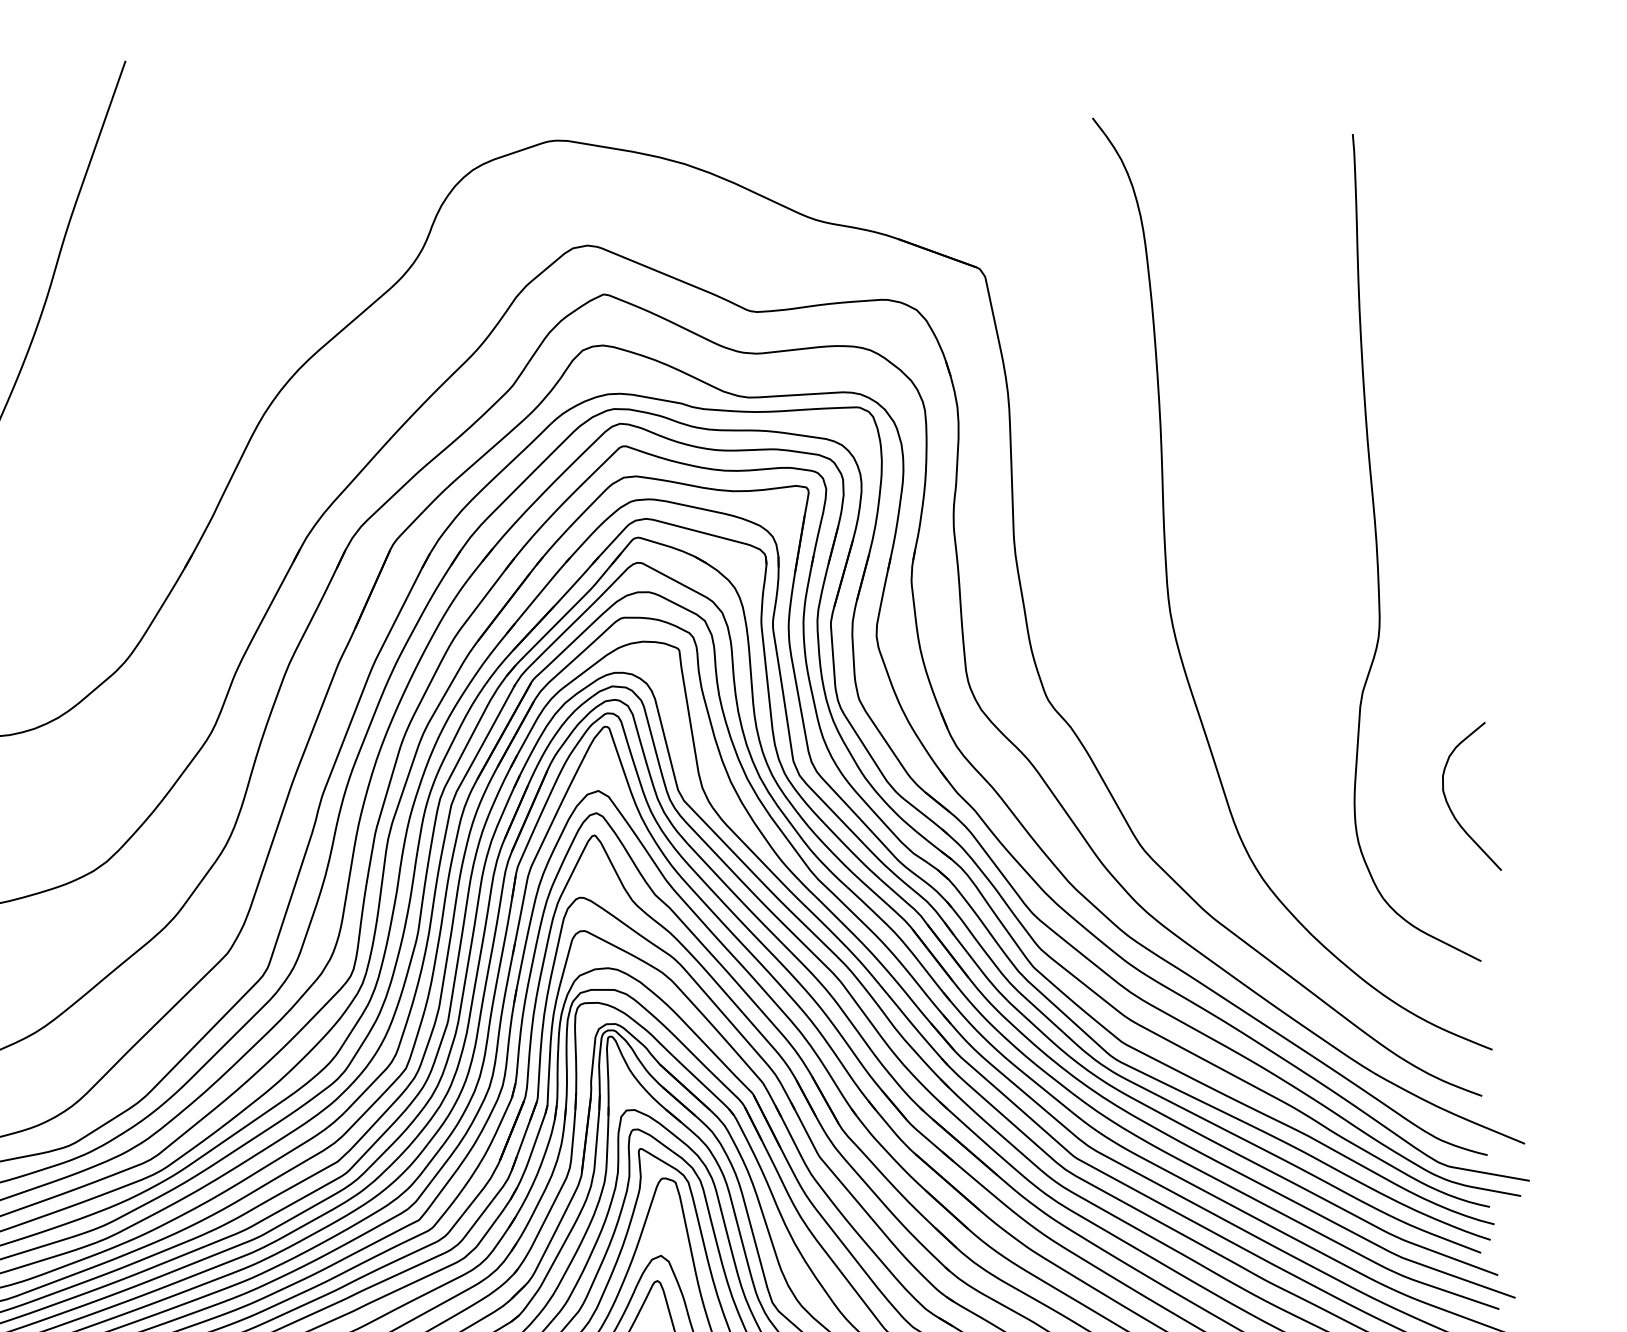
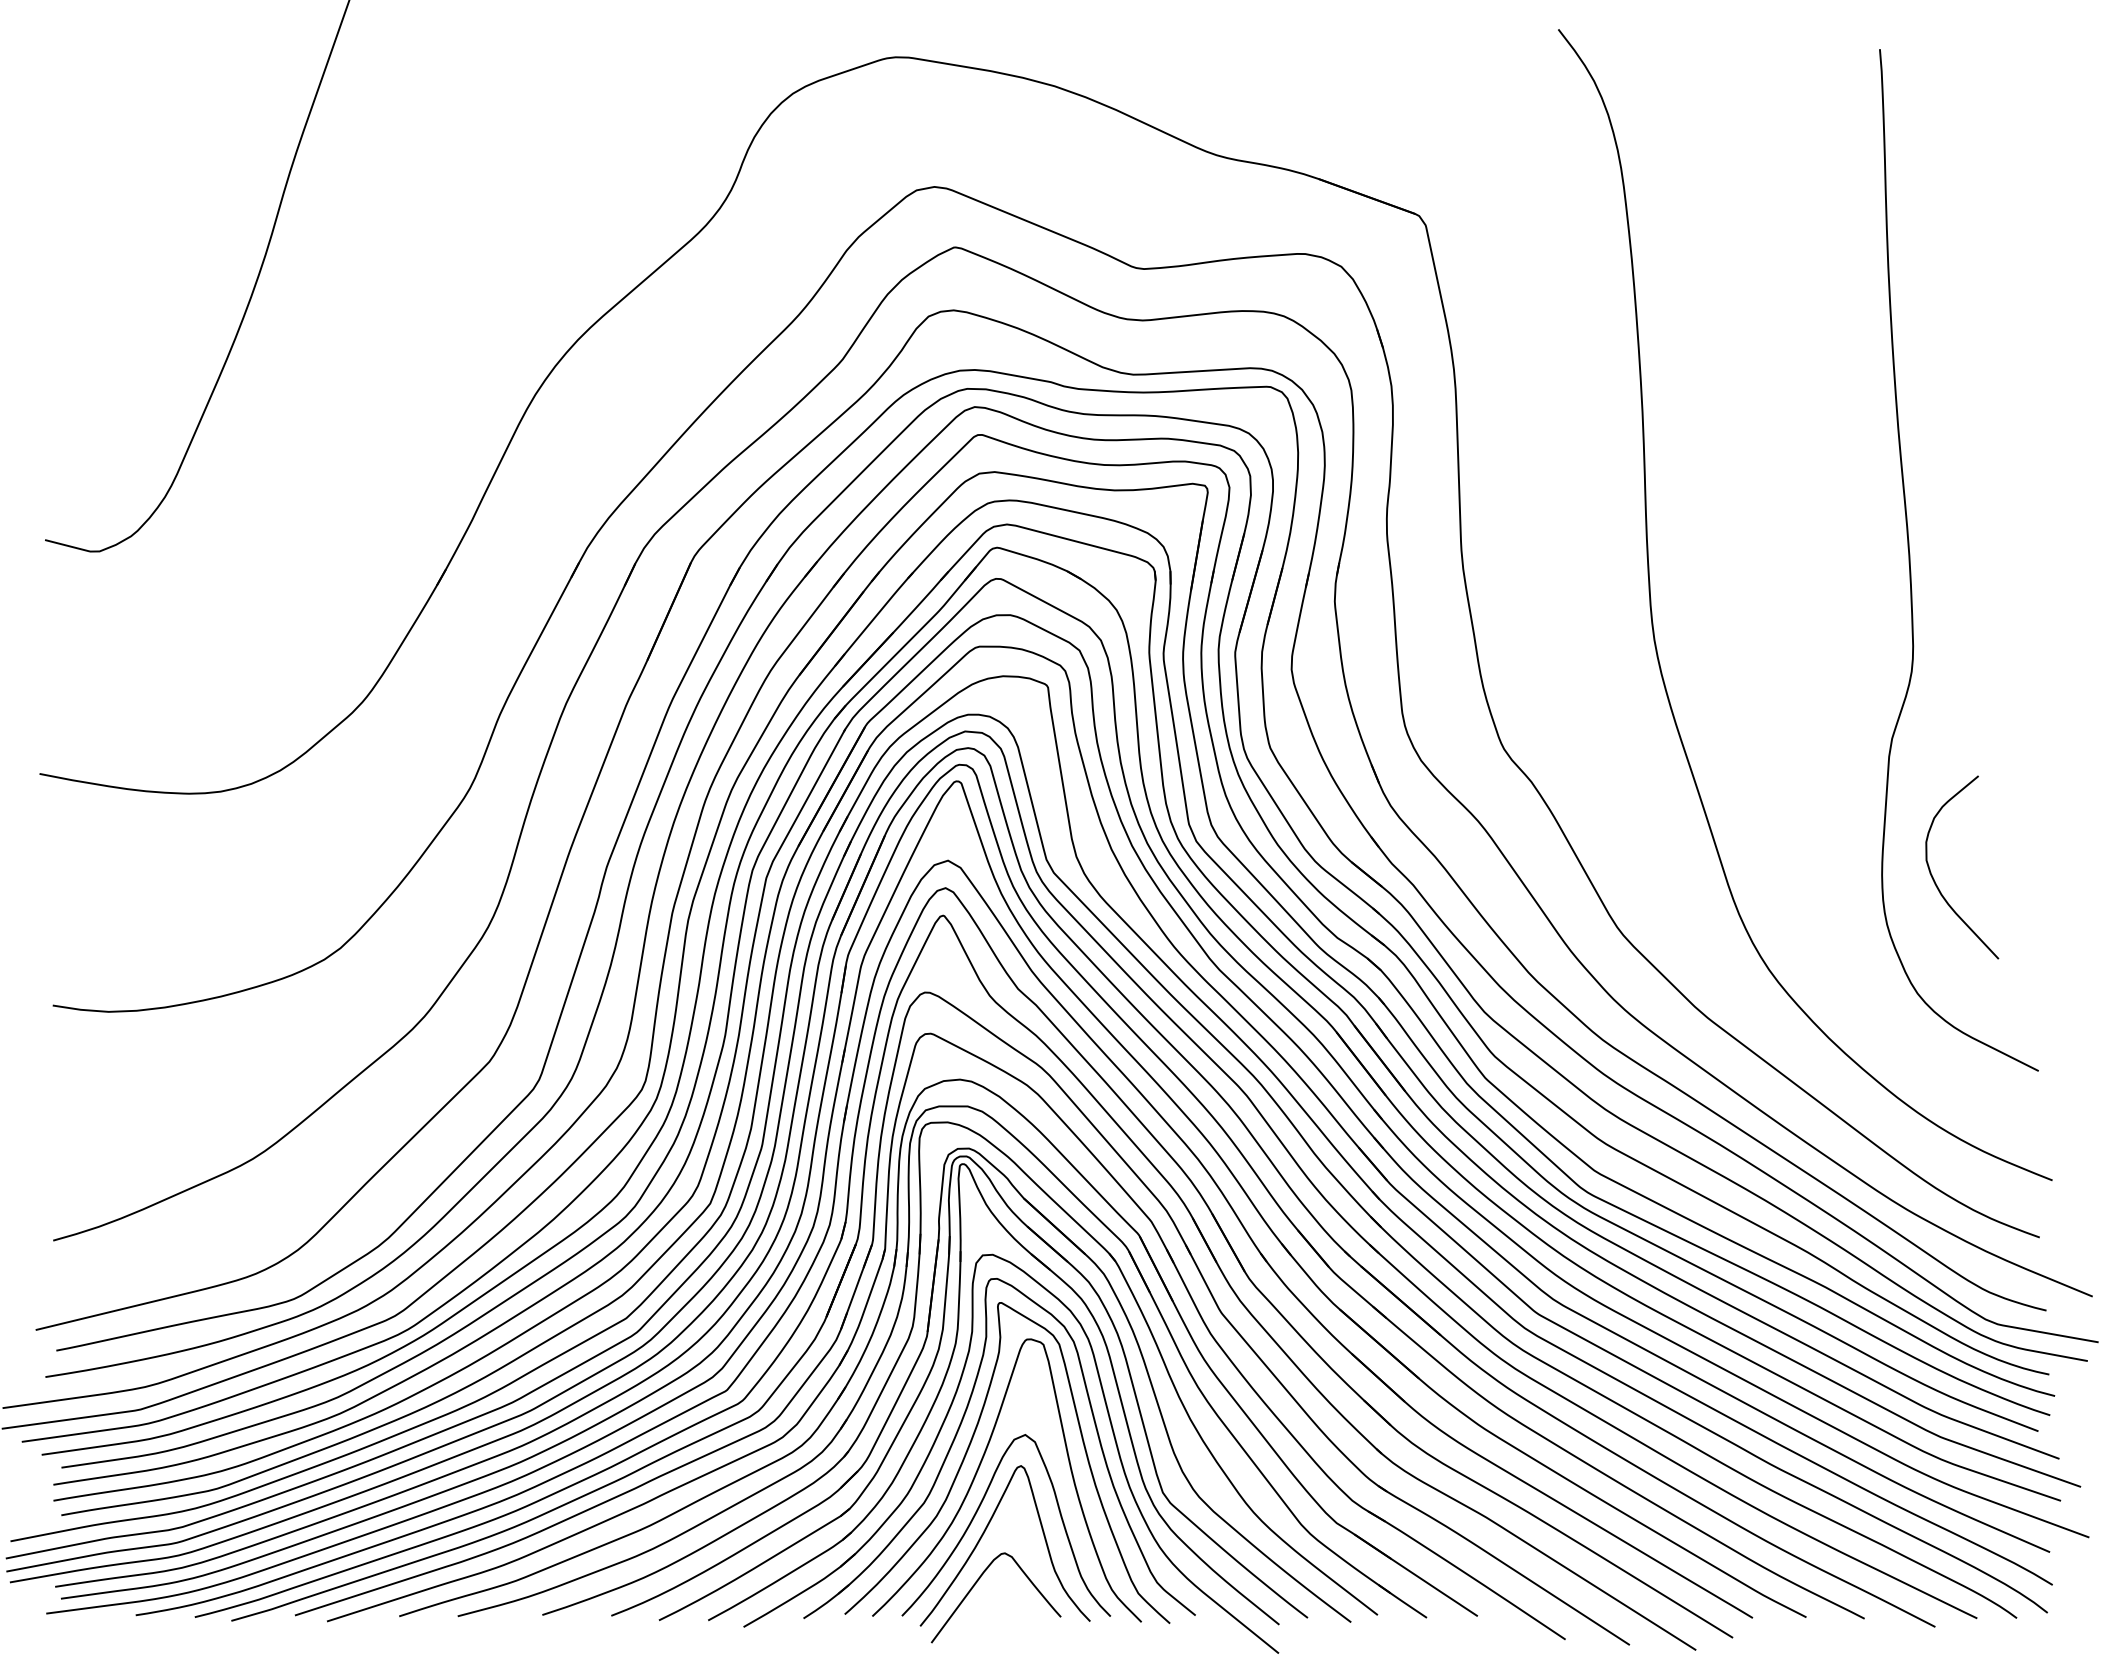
curve: (1450, 807) -> (1935, 881), moved

